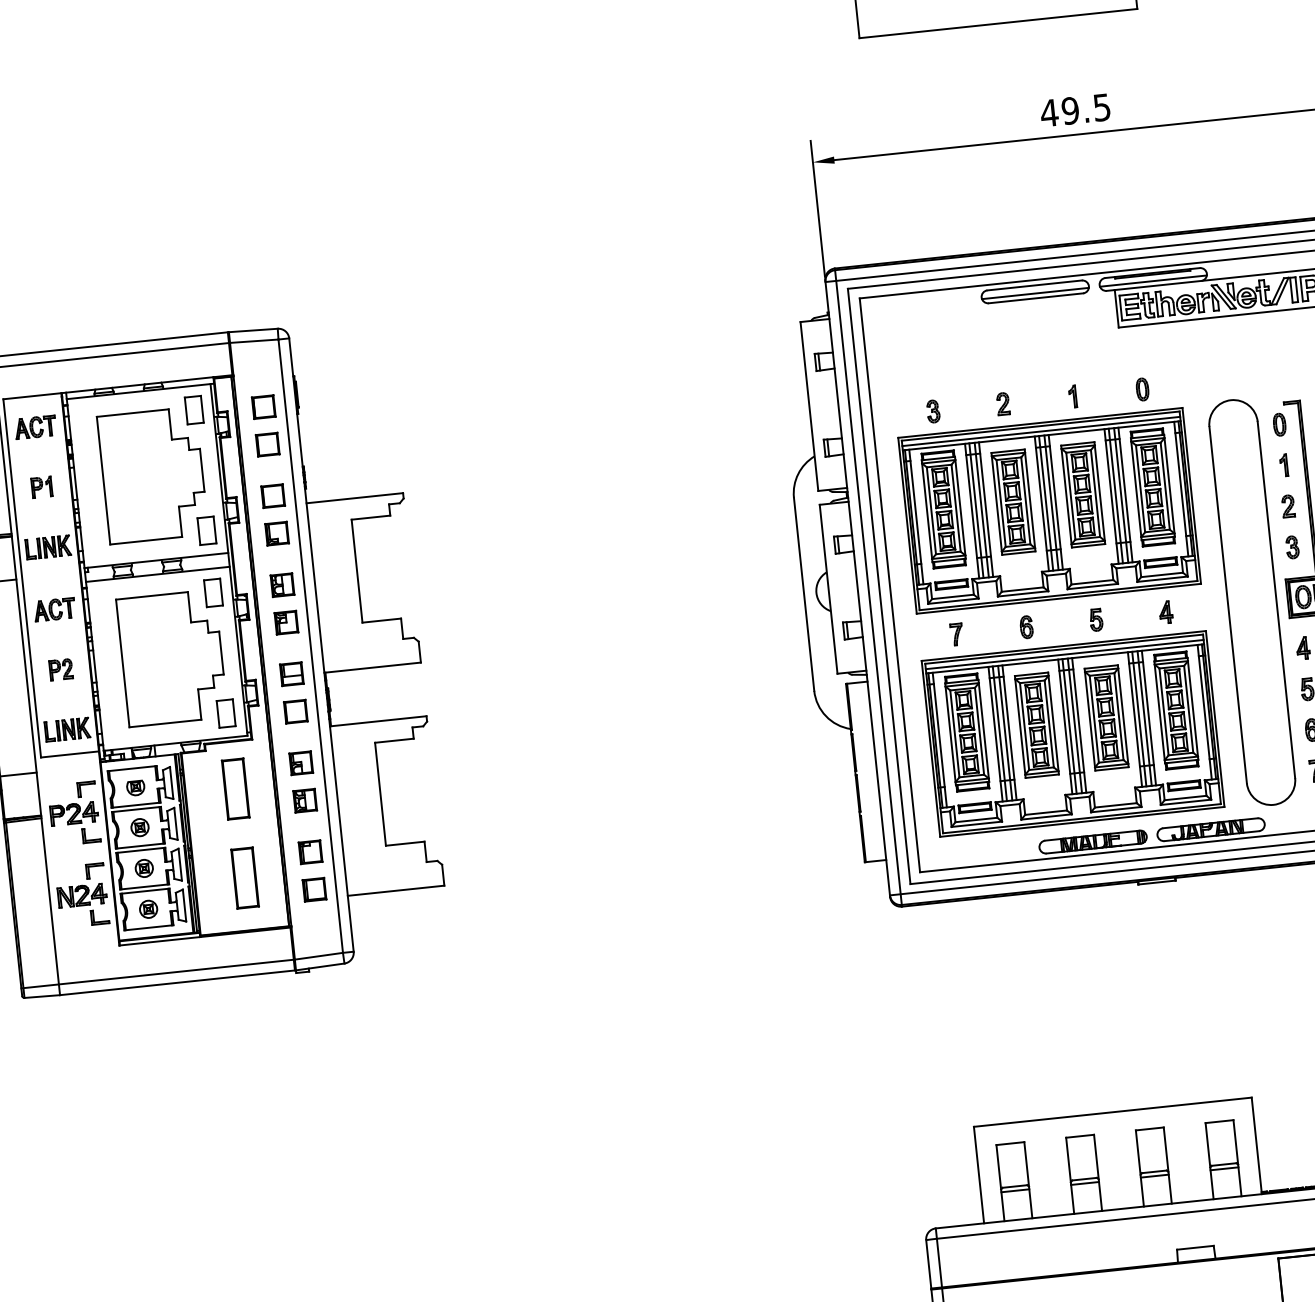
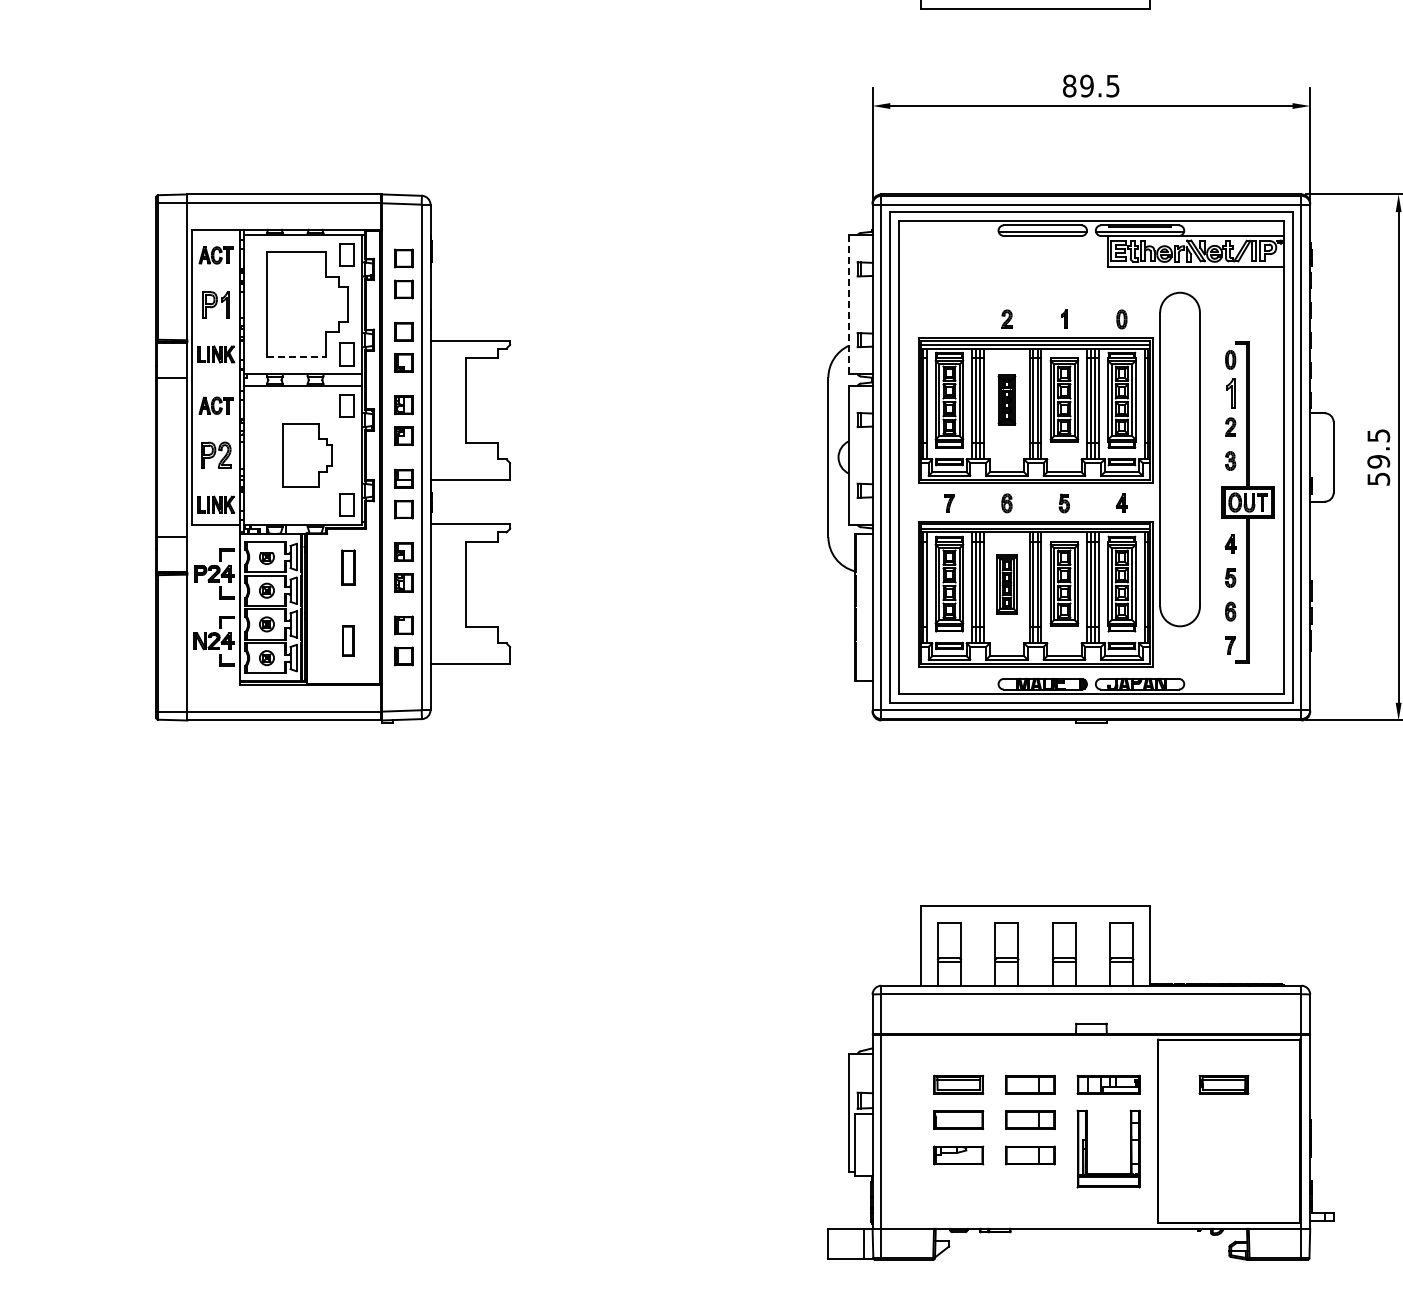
text: (1049, 112) -> (1069, 85), 49.5 -> 89.5
line: (809, 406) -> (848, 304), solid -> dashed
part: (932, 411) -> (948, 319), removed
part: (1283, 465) -> (1230, 393), size x1.6
part: (41, 486) -> (215, 304), size x1.6
part: (1012, 501) -> (1006, 399), size x0.6
line: (146, 540) -> (296, 357), solid -> dashed
part: (1251, 602) -> (1179, 459), moved
part: (171, 658) -> (307, 455), size x0.6
part: (60, 668) -> (215, 454), size x1.6
part: (1036, 724) -> (1006, 583), size x0.7
part: (236, 789) -> (348, 567), size x0.7
part: (245, 877) -> (348, 640), size x0.6

